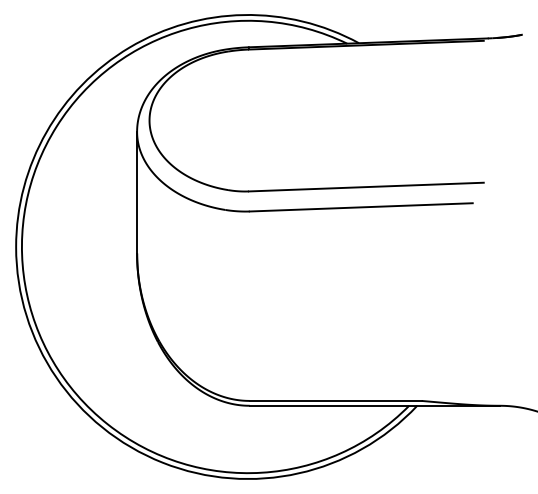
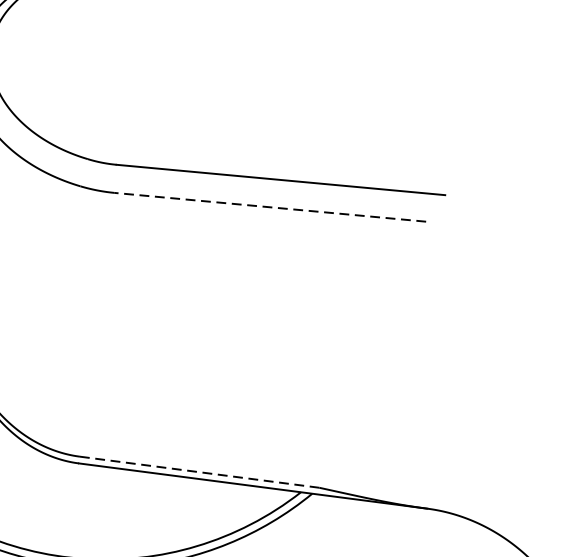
line: (361, 207) -> (270, 207), solid -> dashed
line: (335, 400) -> (199, 471), solid -> dashed

